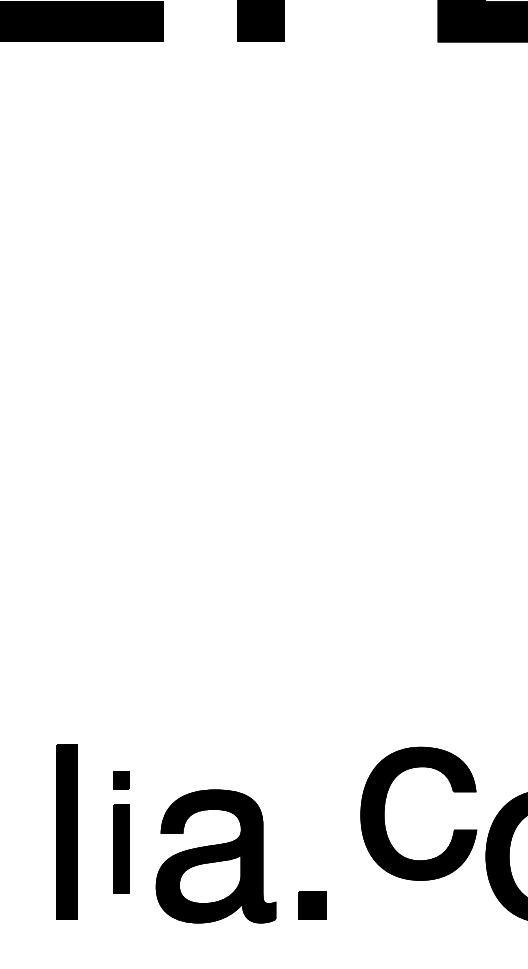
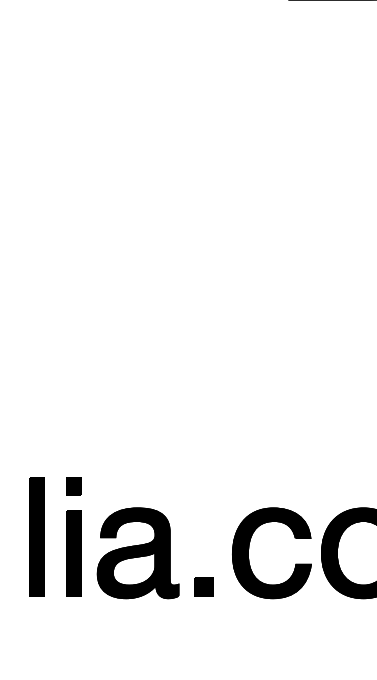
part: (385, 808) -> (249, 549), moved
part: (120, 831) -> (73, 536), size x1.43

